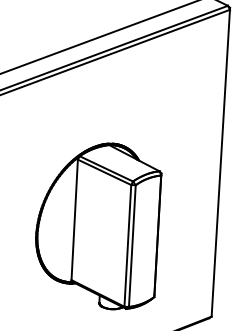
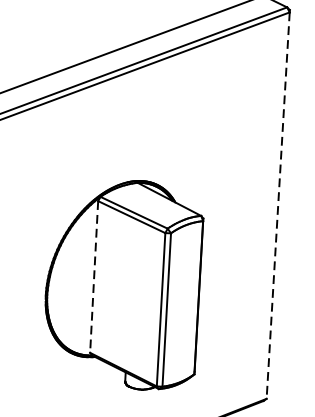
line: (220, 163) -> (277, 205), solid -> dashed
line: (74, 220) -> (93, 277), solid -> dashed

